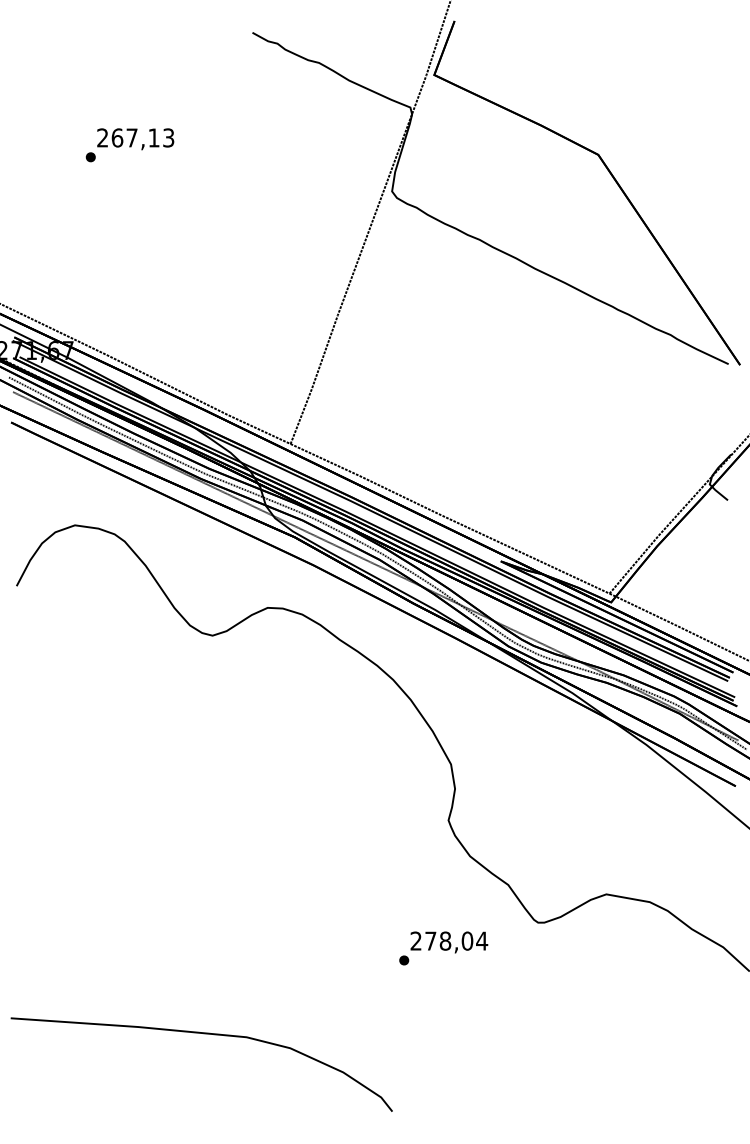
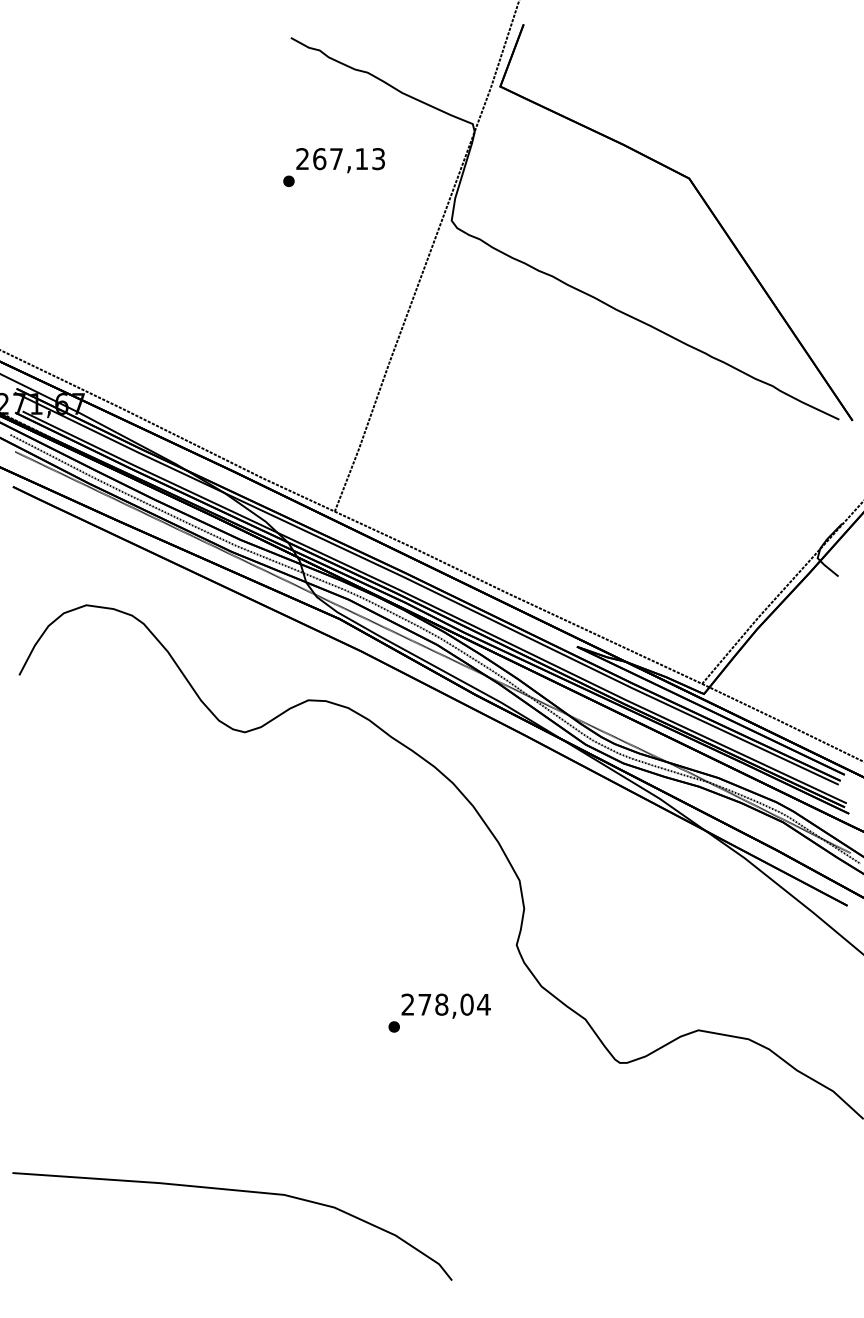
text: (129, 145) -> (333, 167), moved
text: (443, 948) -> (439, 1013), moved

